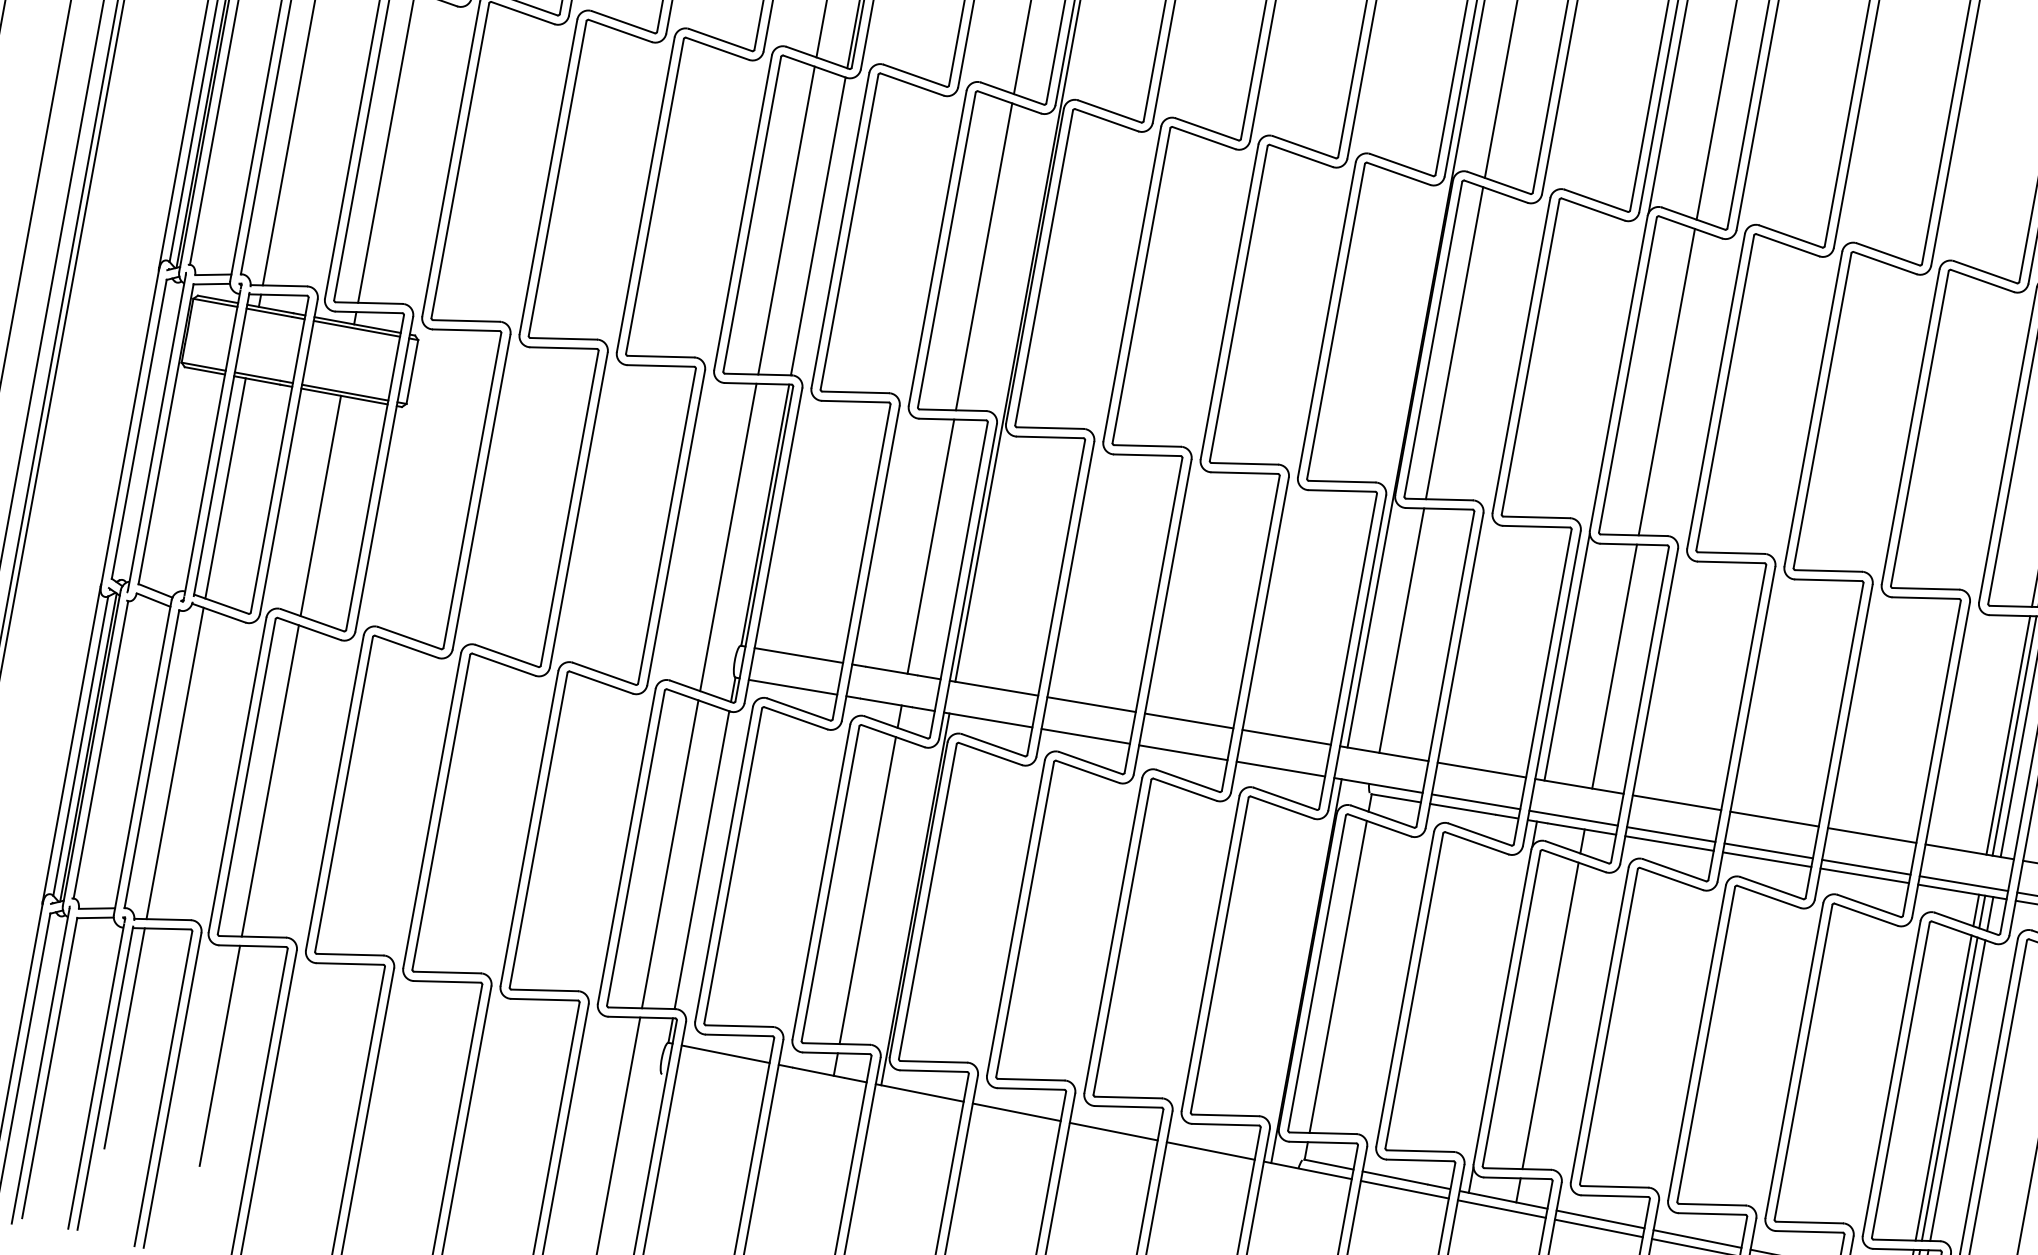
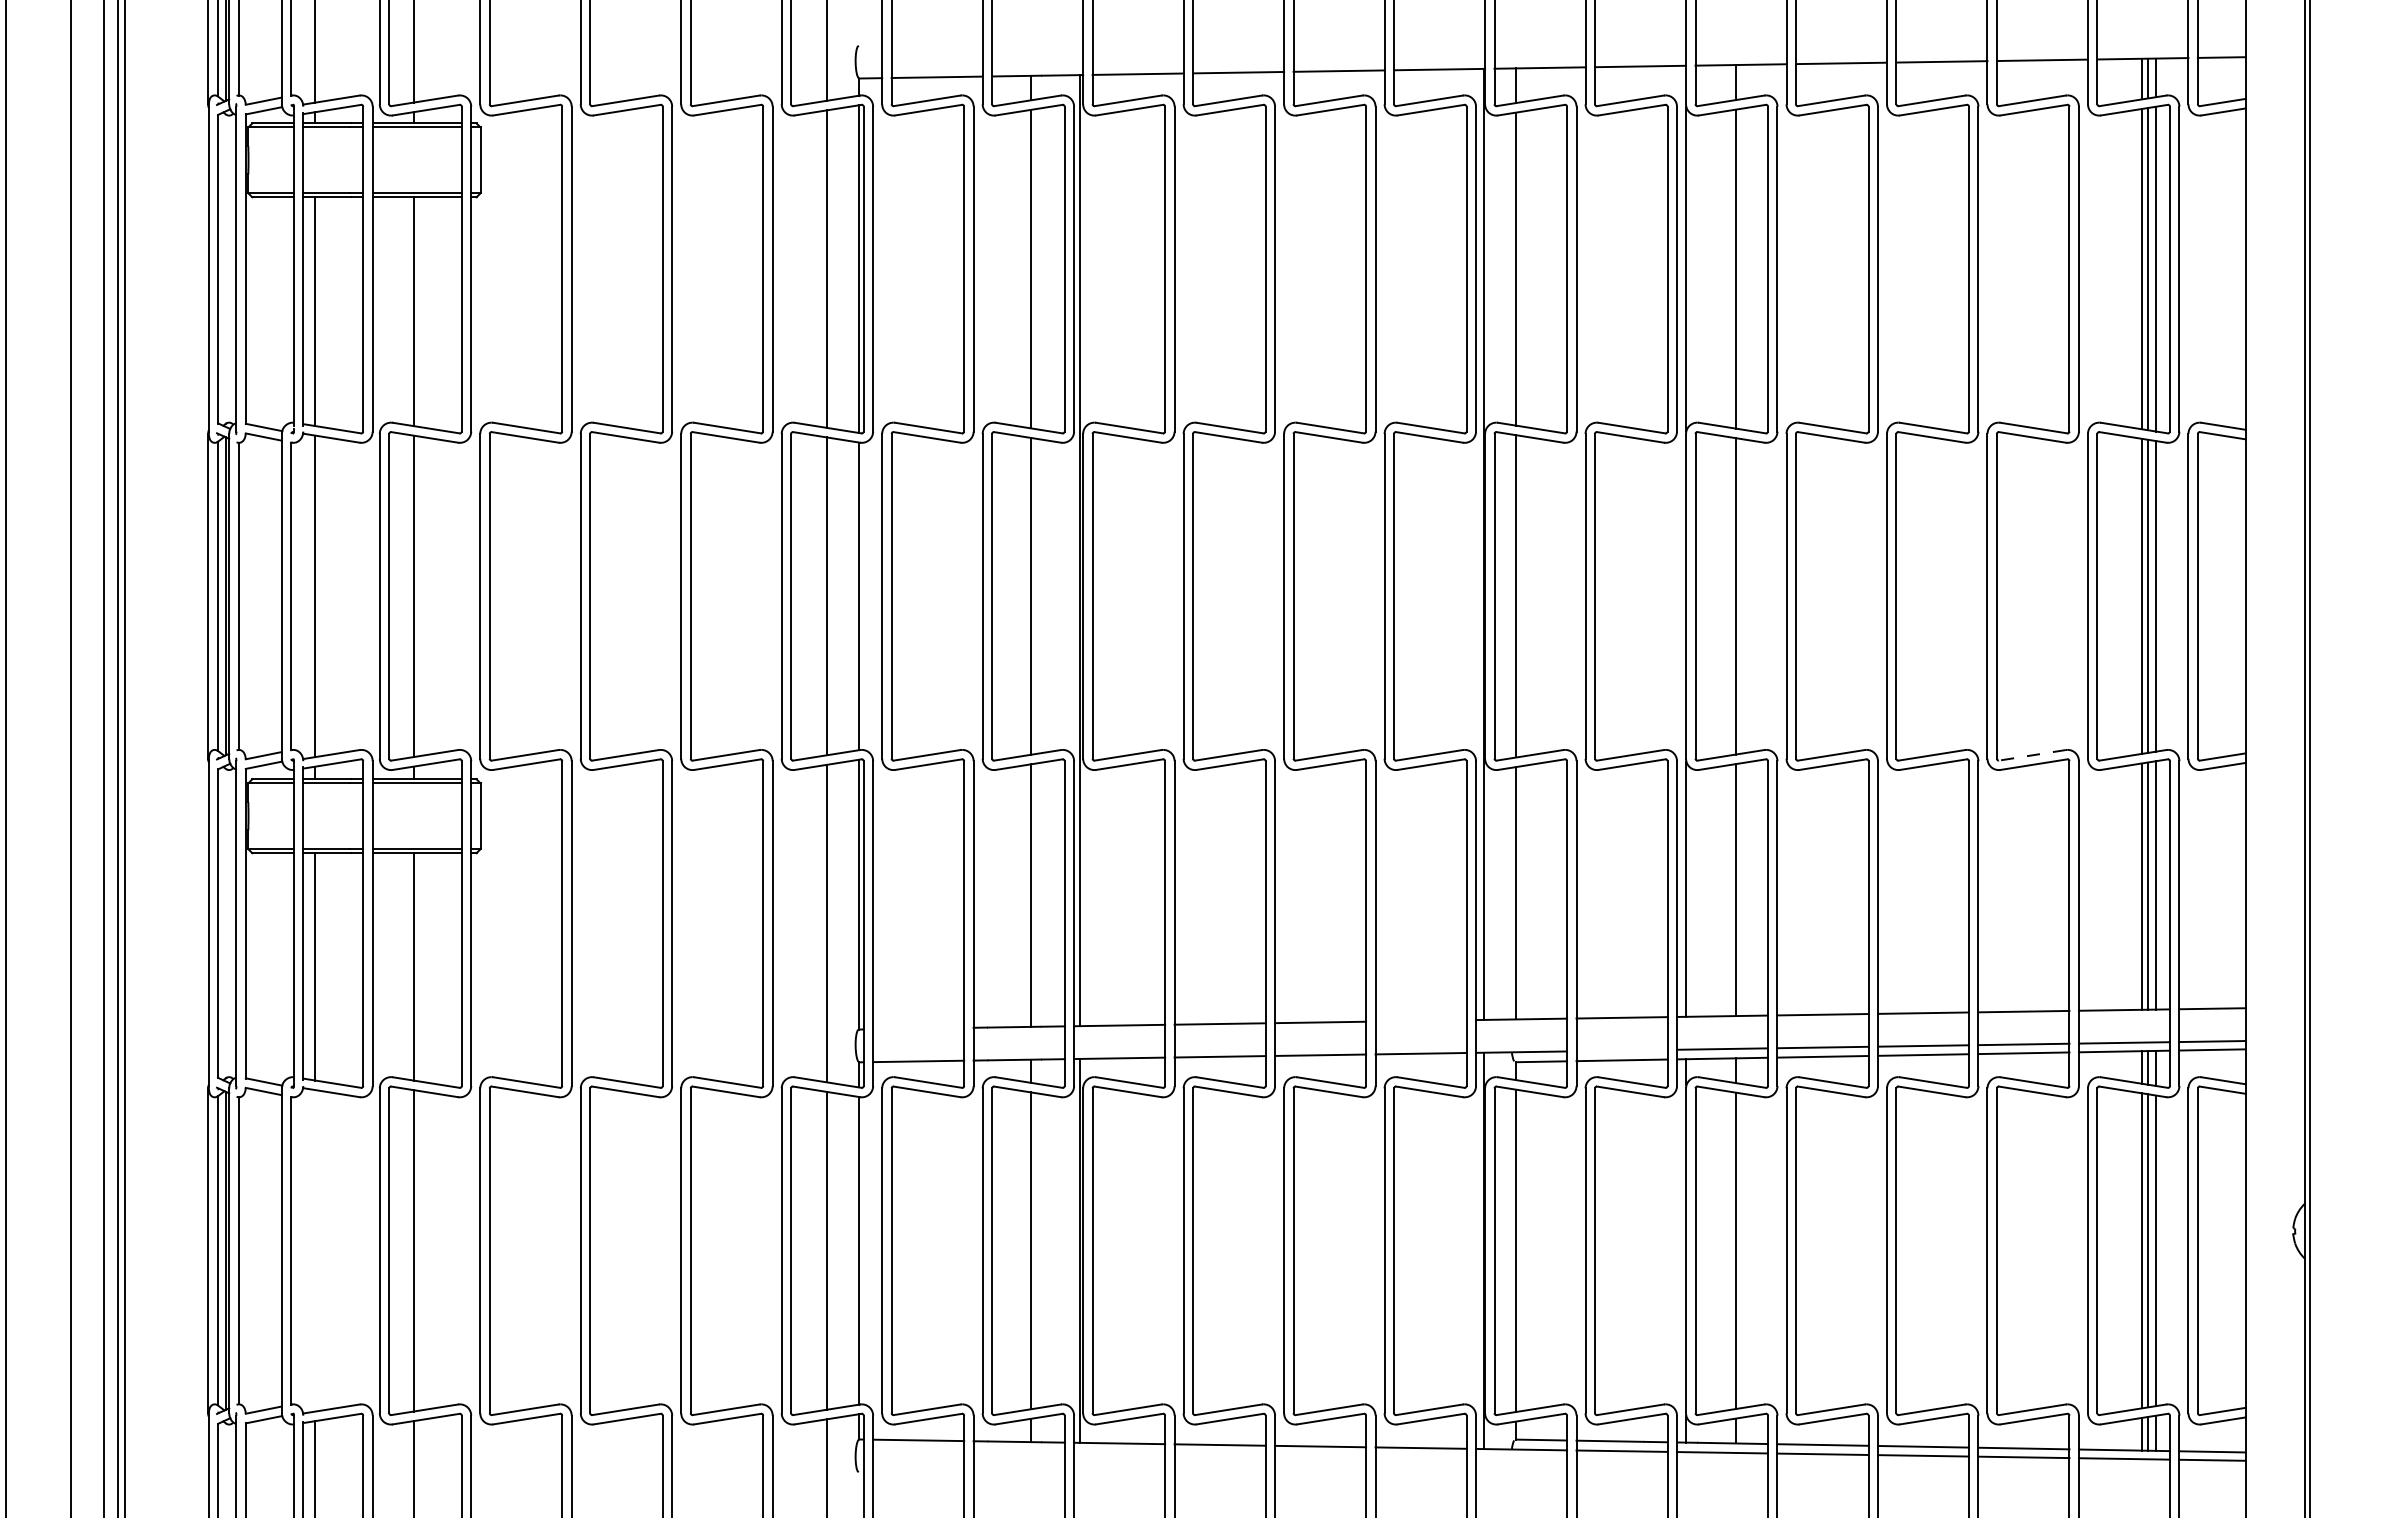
line: (1925, 588) -> (2032, 755), solid -> dashed
line: (798, 655) -> (918, 1028), removed
line: (1286, 736) -> (1420, 1020), removed
line: (175, 763) -> (315, 1250), removed
line: (1475, 801) -> (1621, 1050), removed

